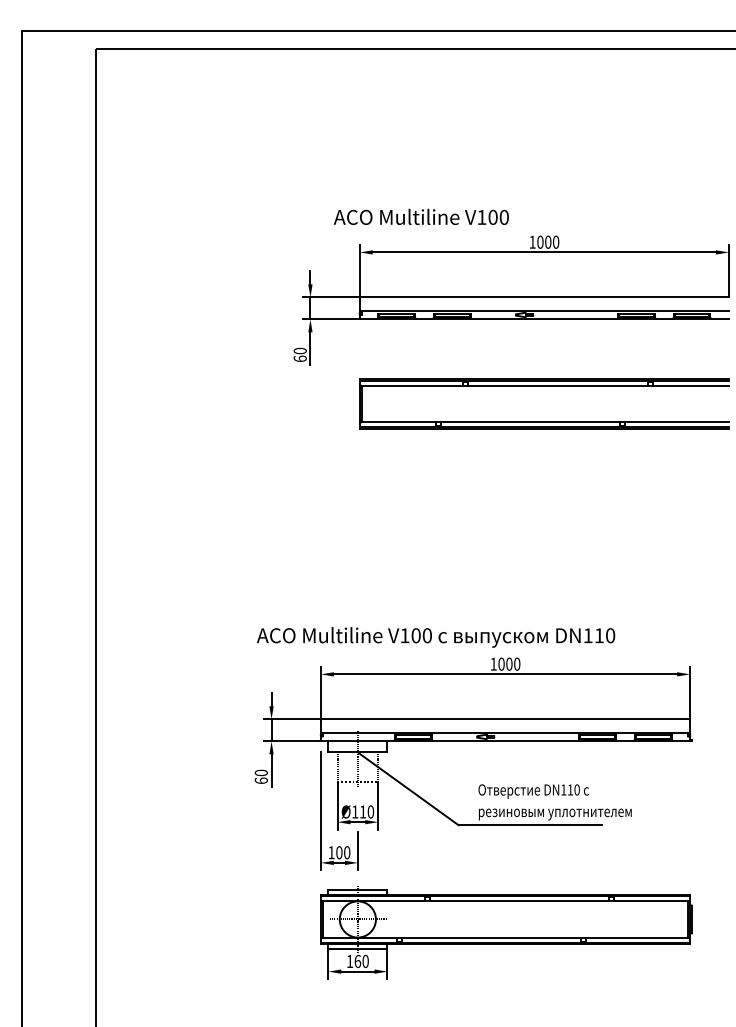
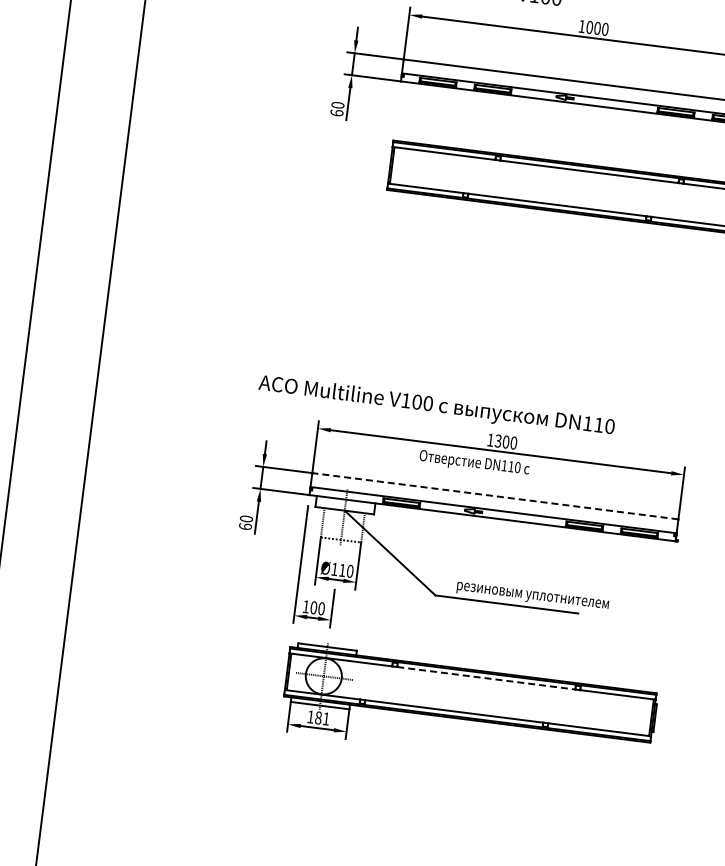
text: (501, 663) -> (498, 440), 1000 -> 1300
line: (505, 719) -> (495, 496), solid -> dashed
text: (533, 791) -> (474, 463), moved
line: (519, 901) -> (486, 678), solid -> dashed
text: (361, 961) -> (322, 718), 160 -> 181

